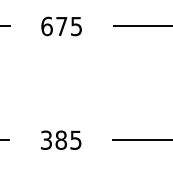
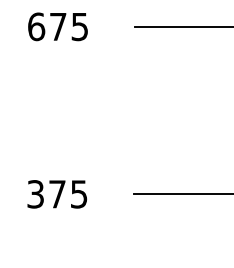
text: (60, 139) -> (56, 193), 385 -> 375

